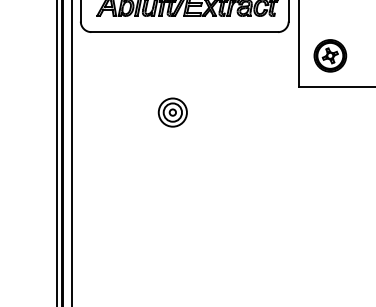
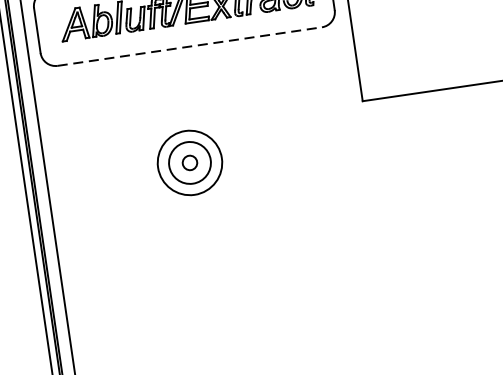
line: (185, 32) -> (190, 46), solid -> dashed
part: (330, 55) -> (400, 49), removed
part: (172, 112) -> (189, 162), size x1.6

